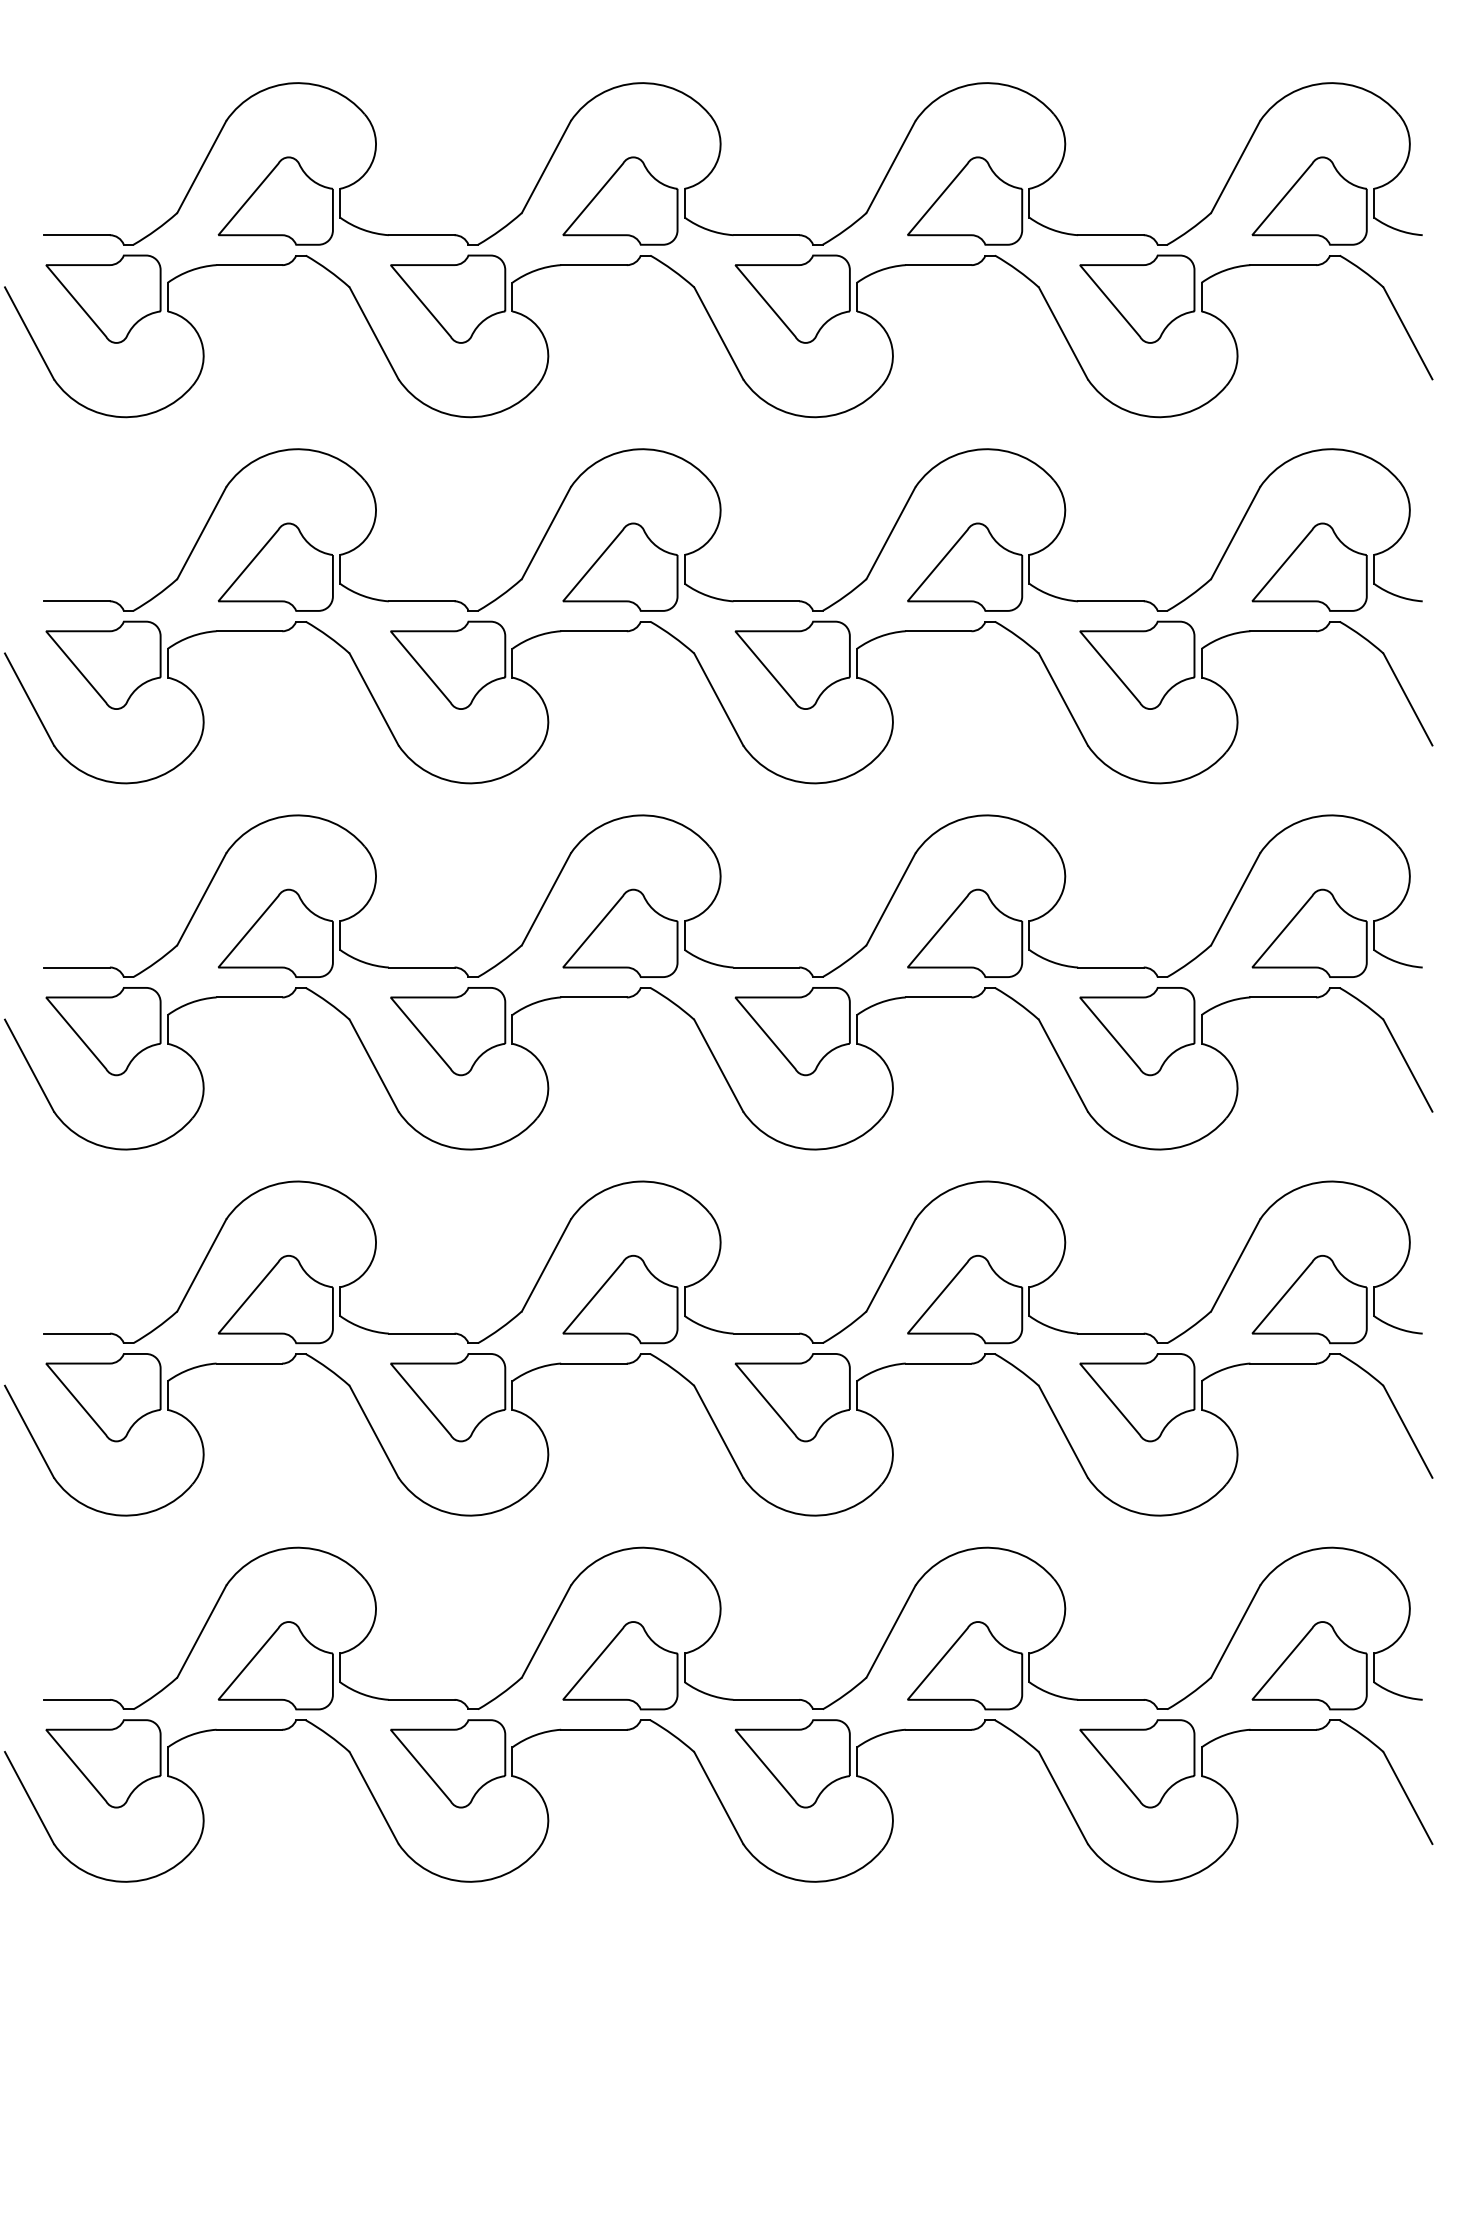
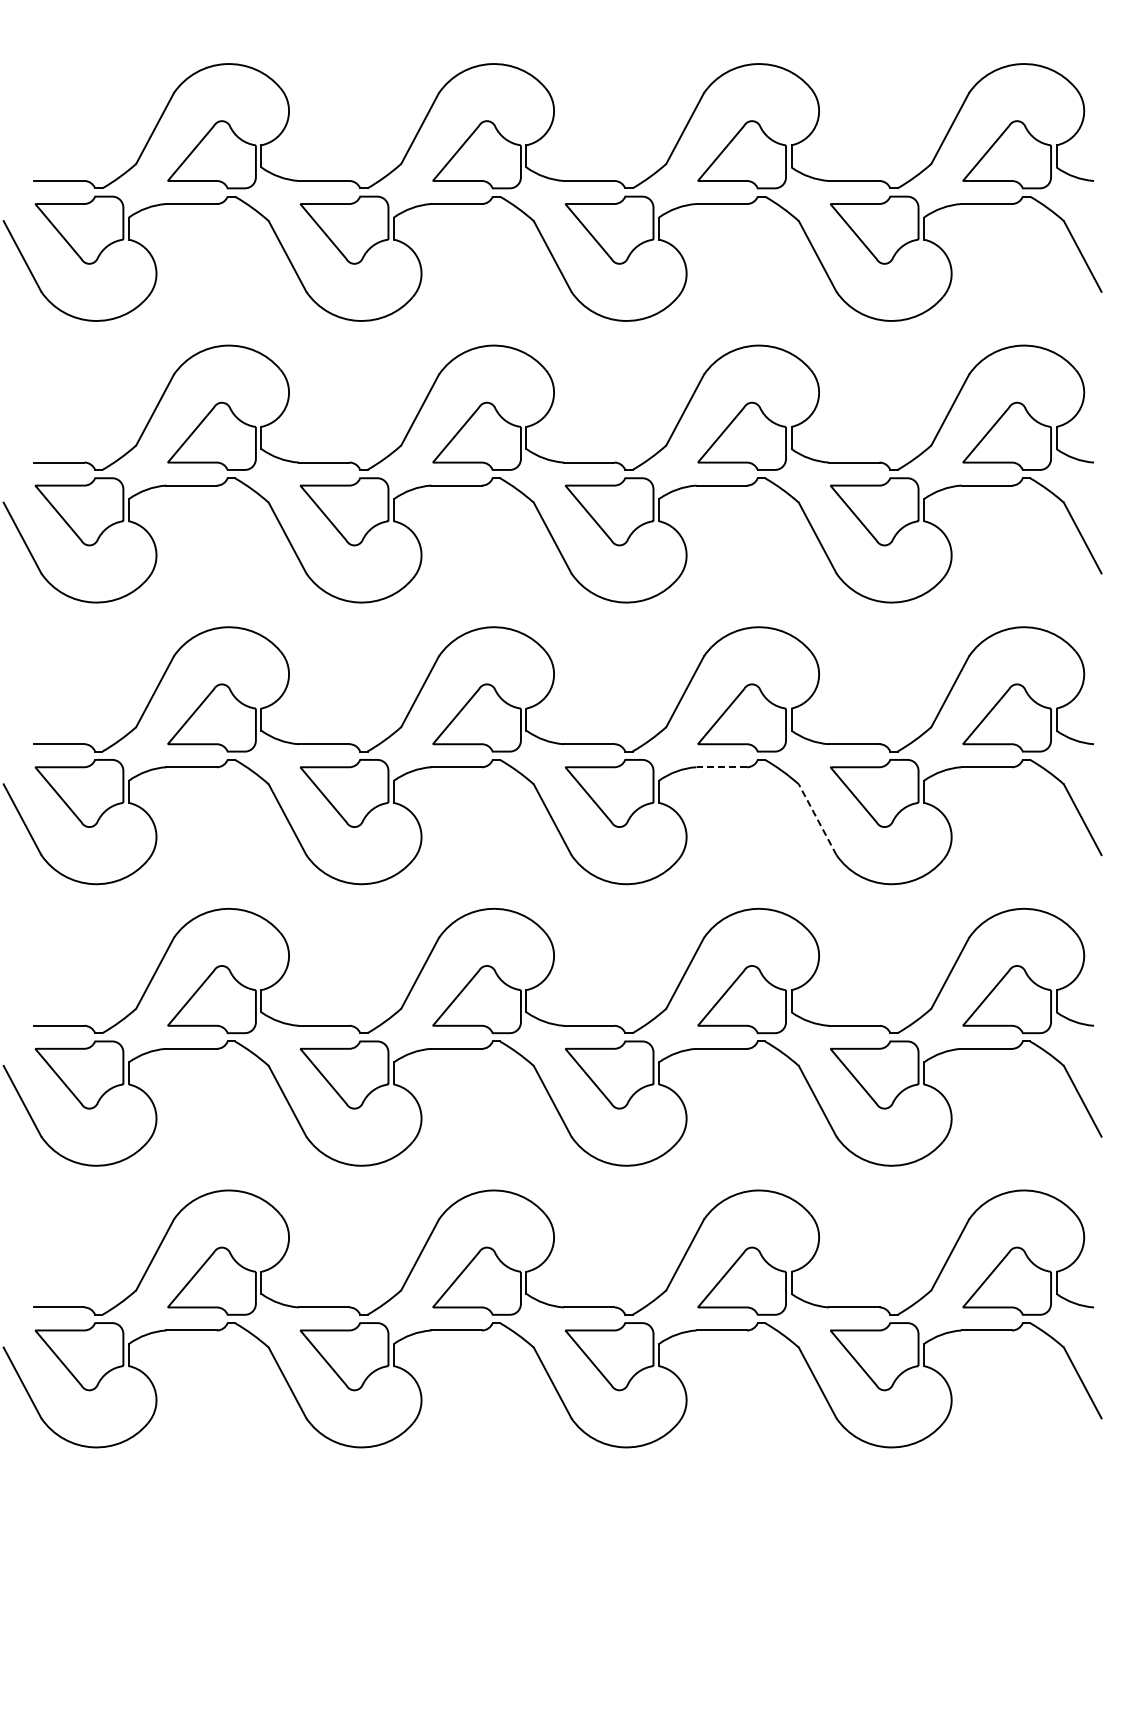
line: (938, 997) -> (721, 767), solid -> dashed
line: (1063, 1065) -> (817, 819), solid -> dashed

